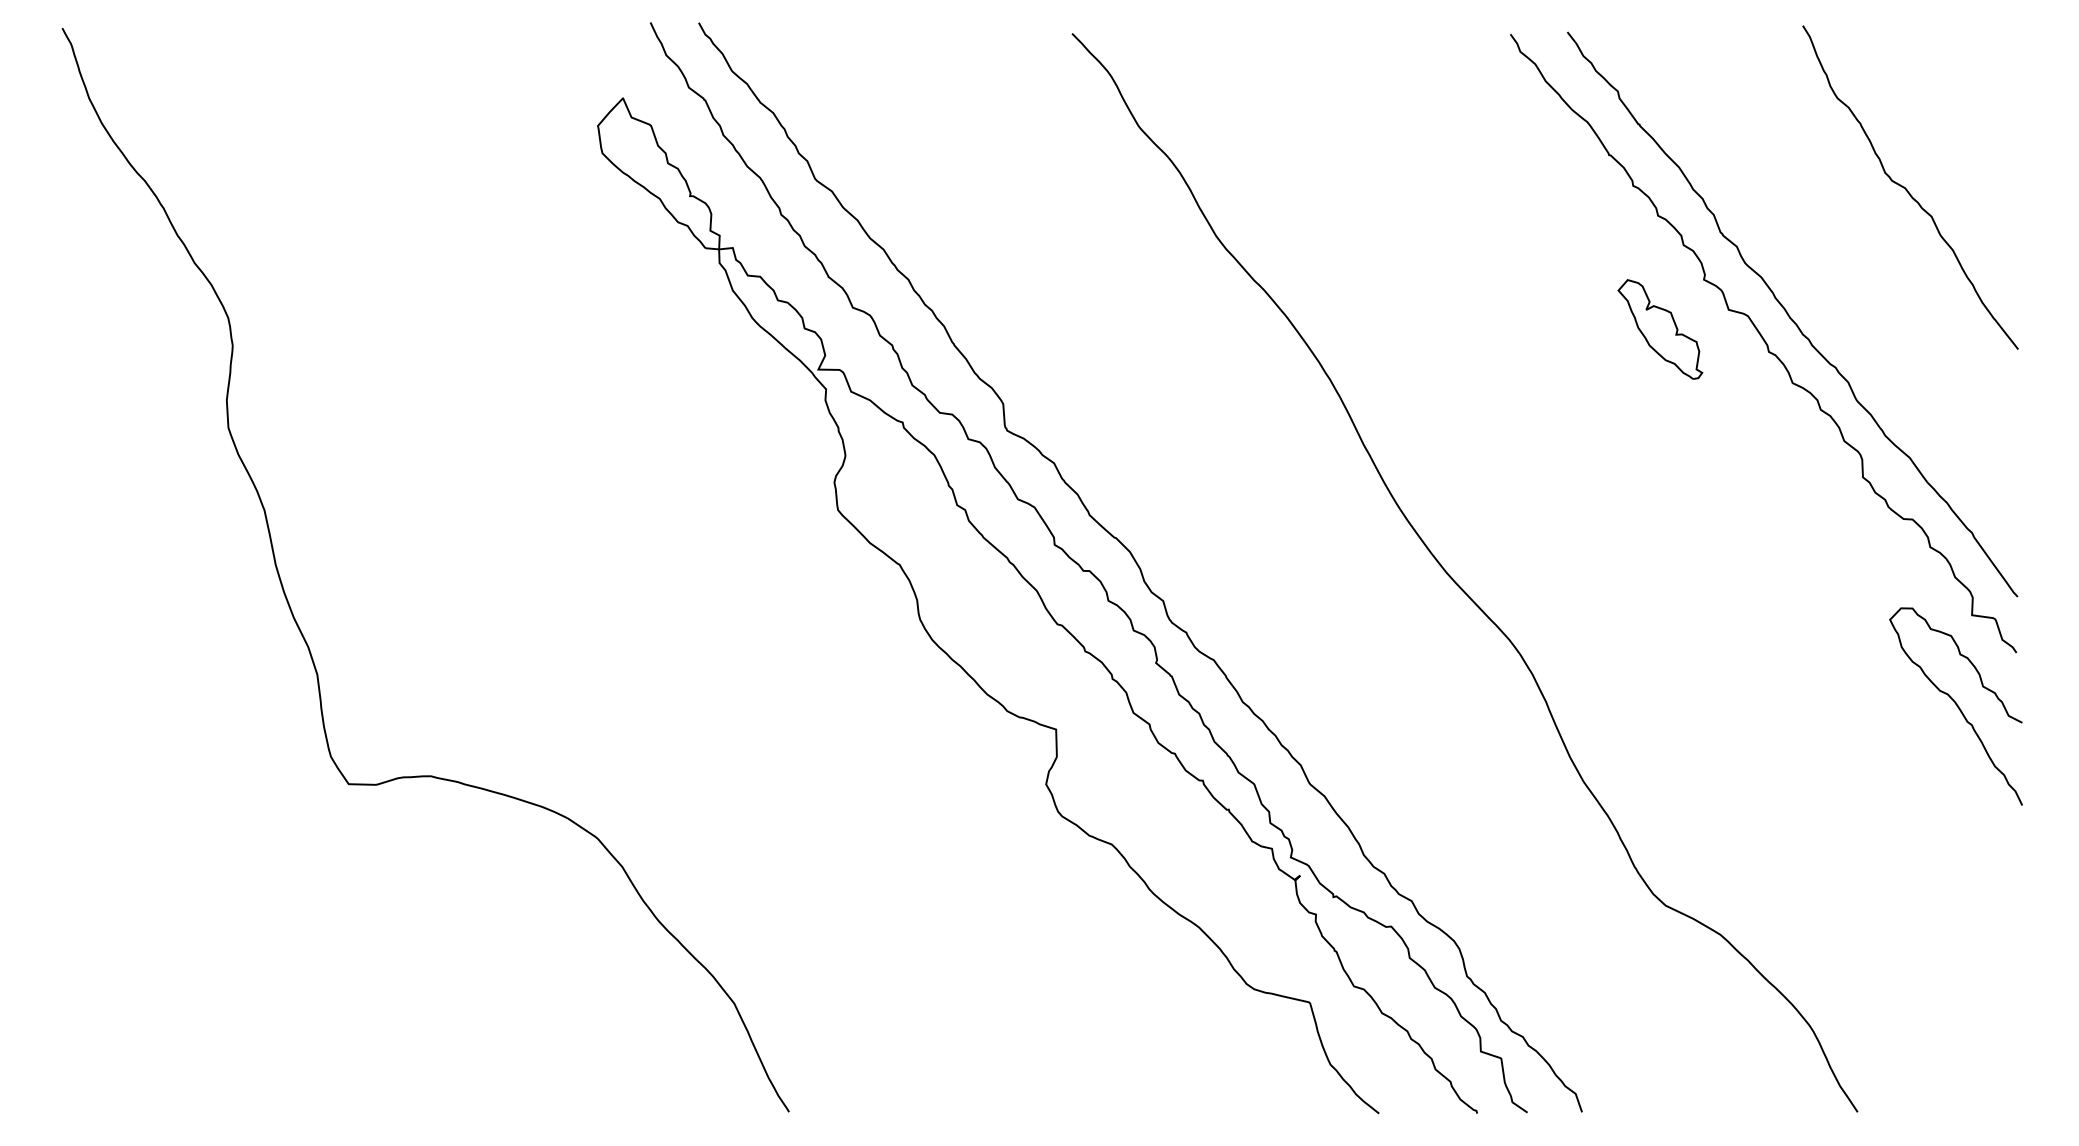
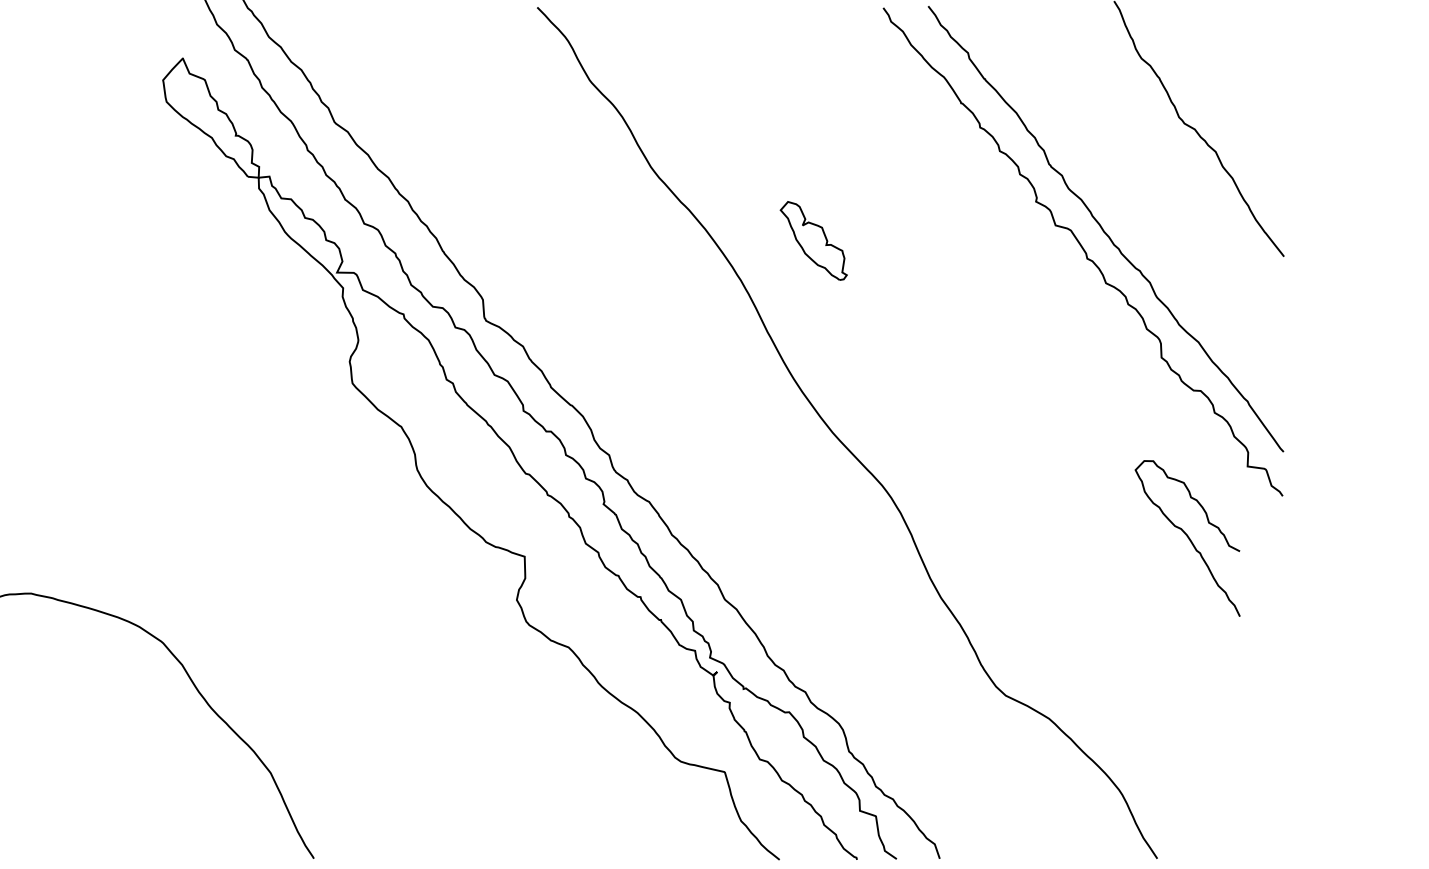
part: (1660, 329) -> (813, 240), moved
curve: (1956, 706) -> (1188, 538), moved

